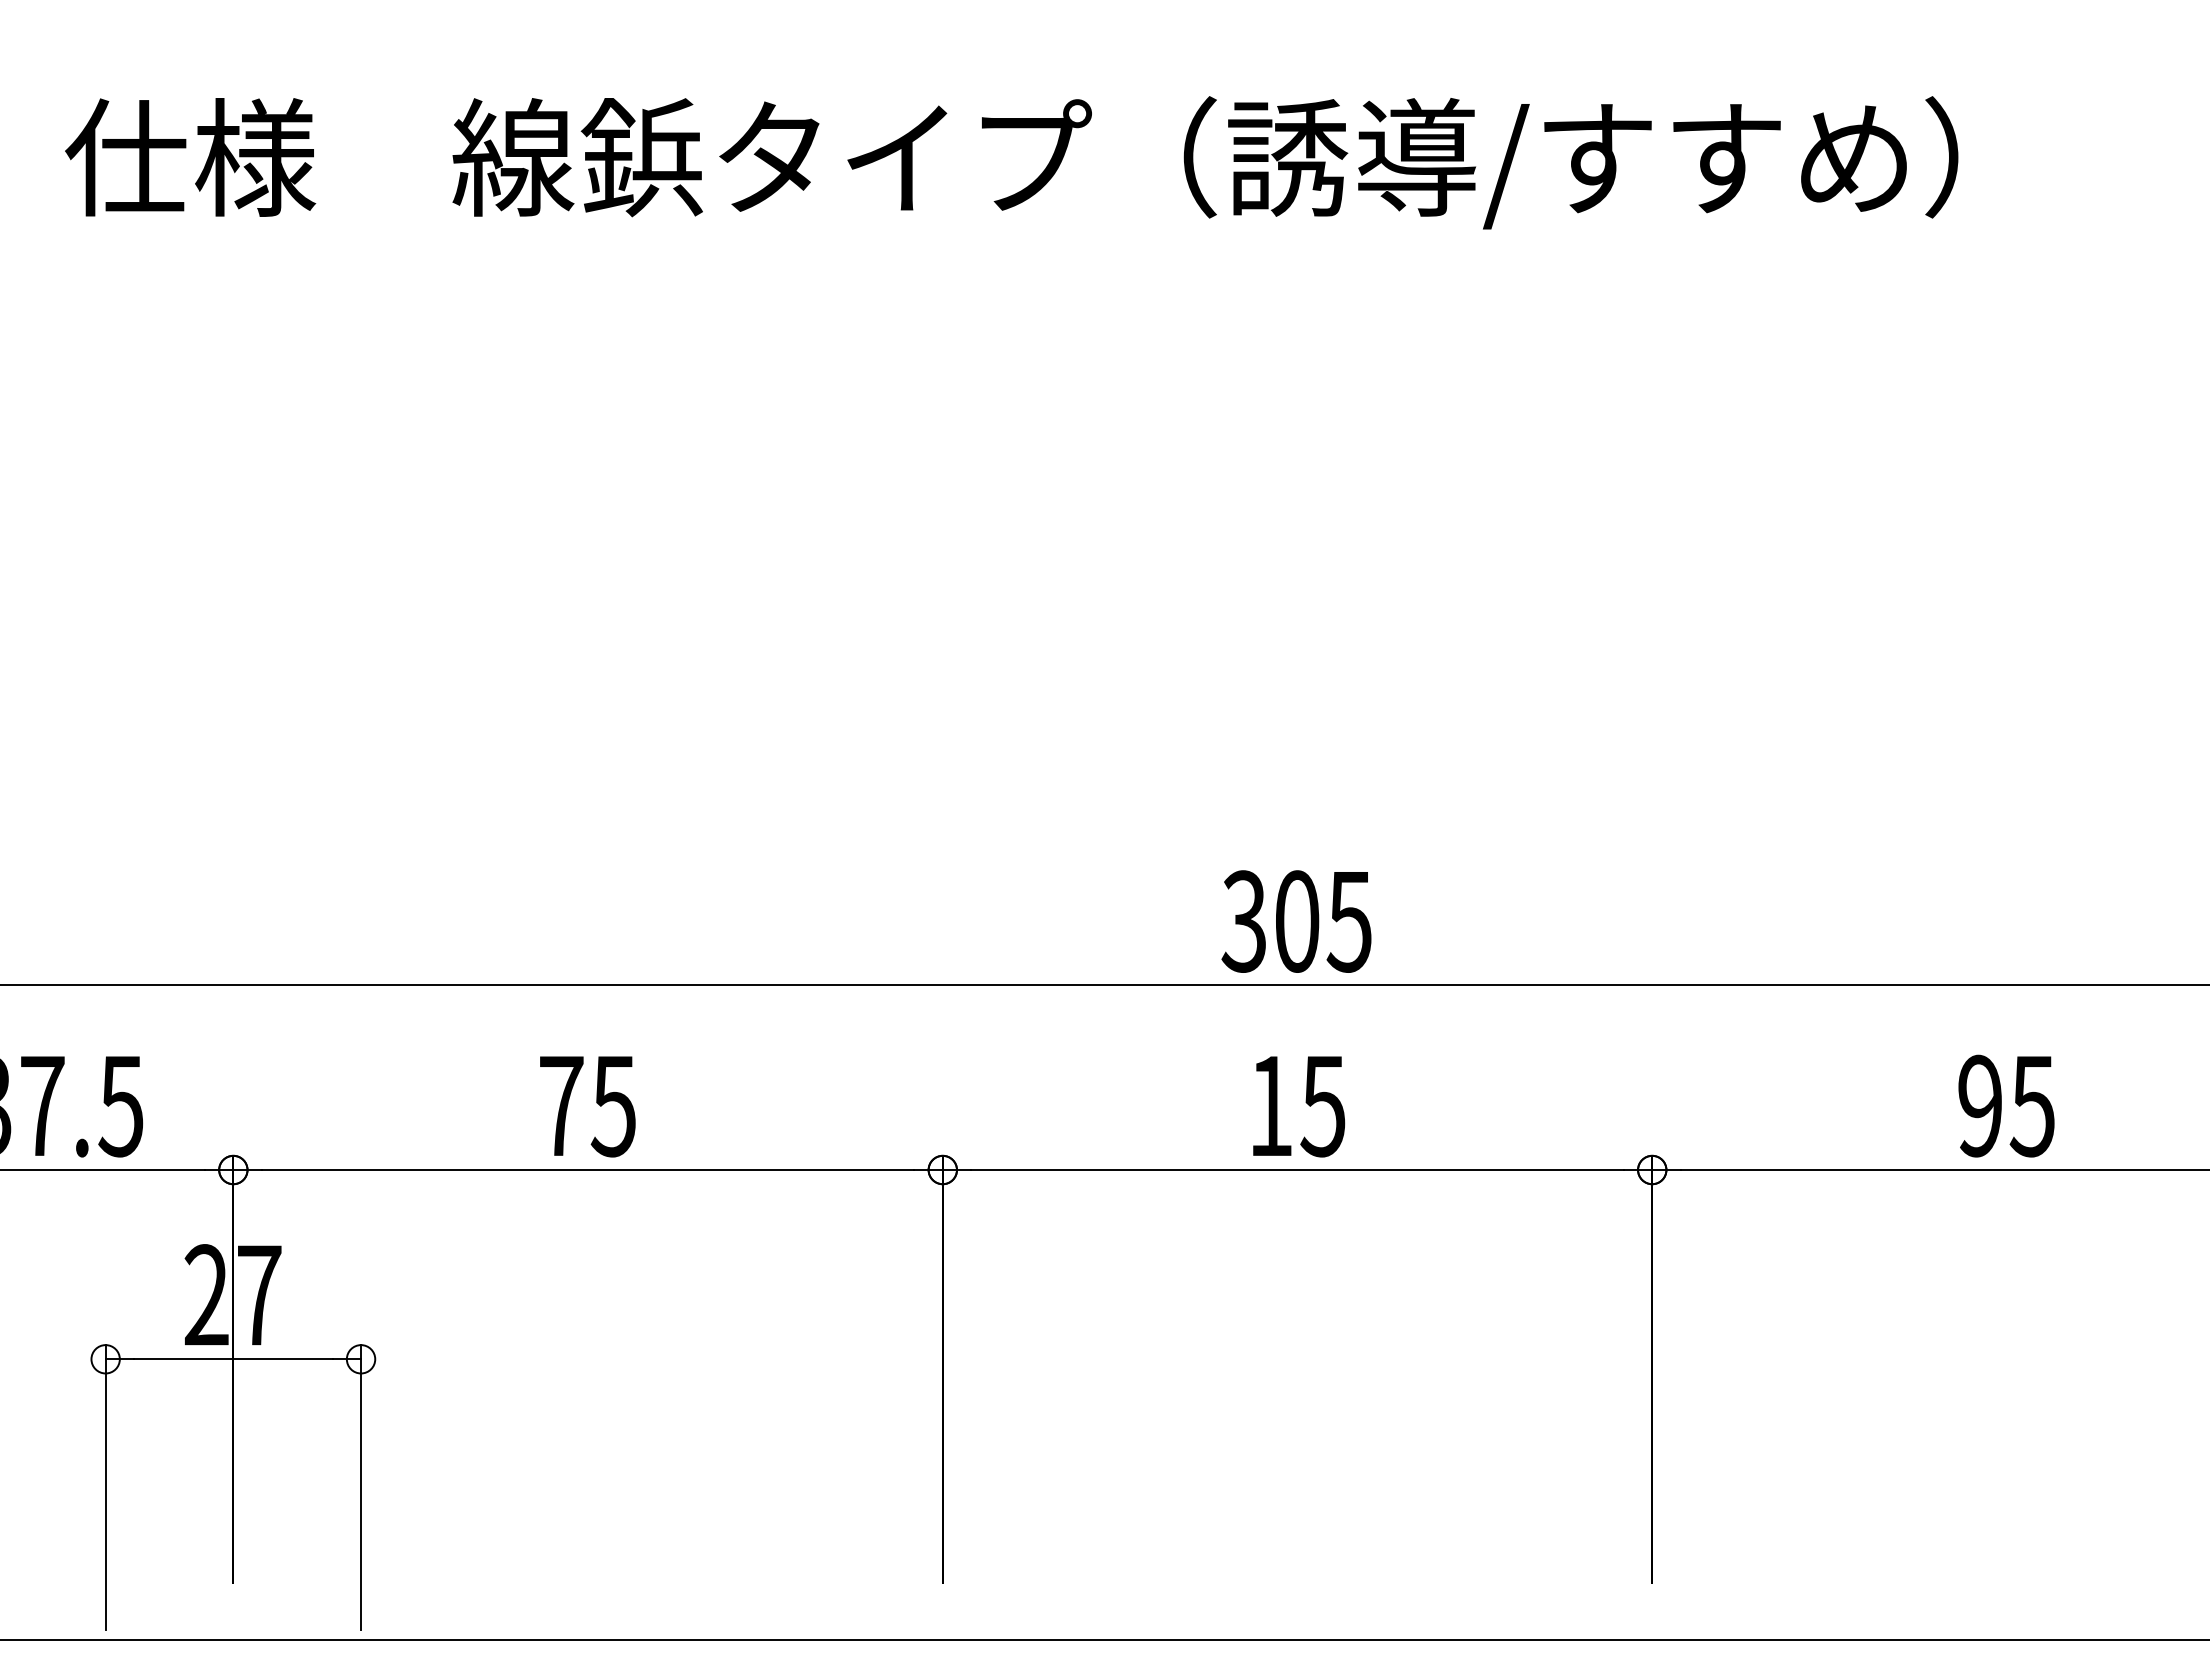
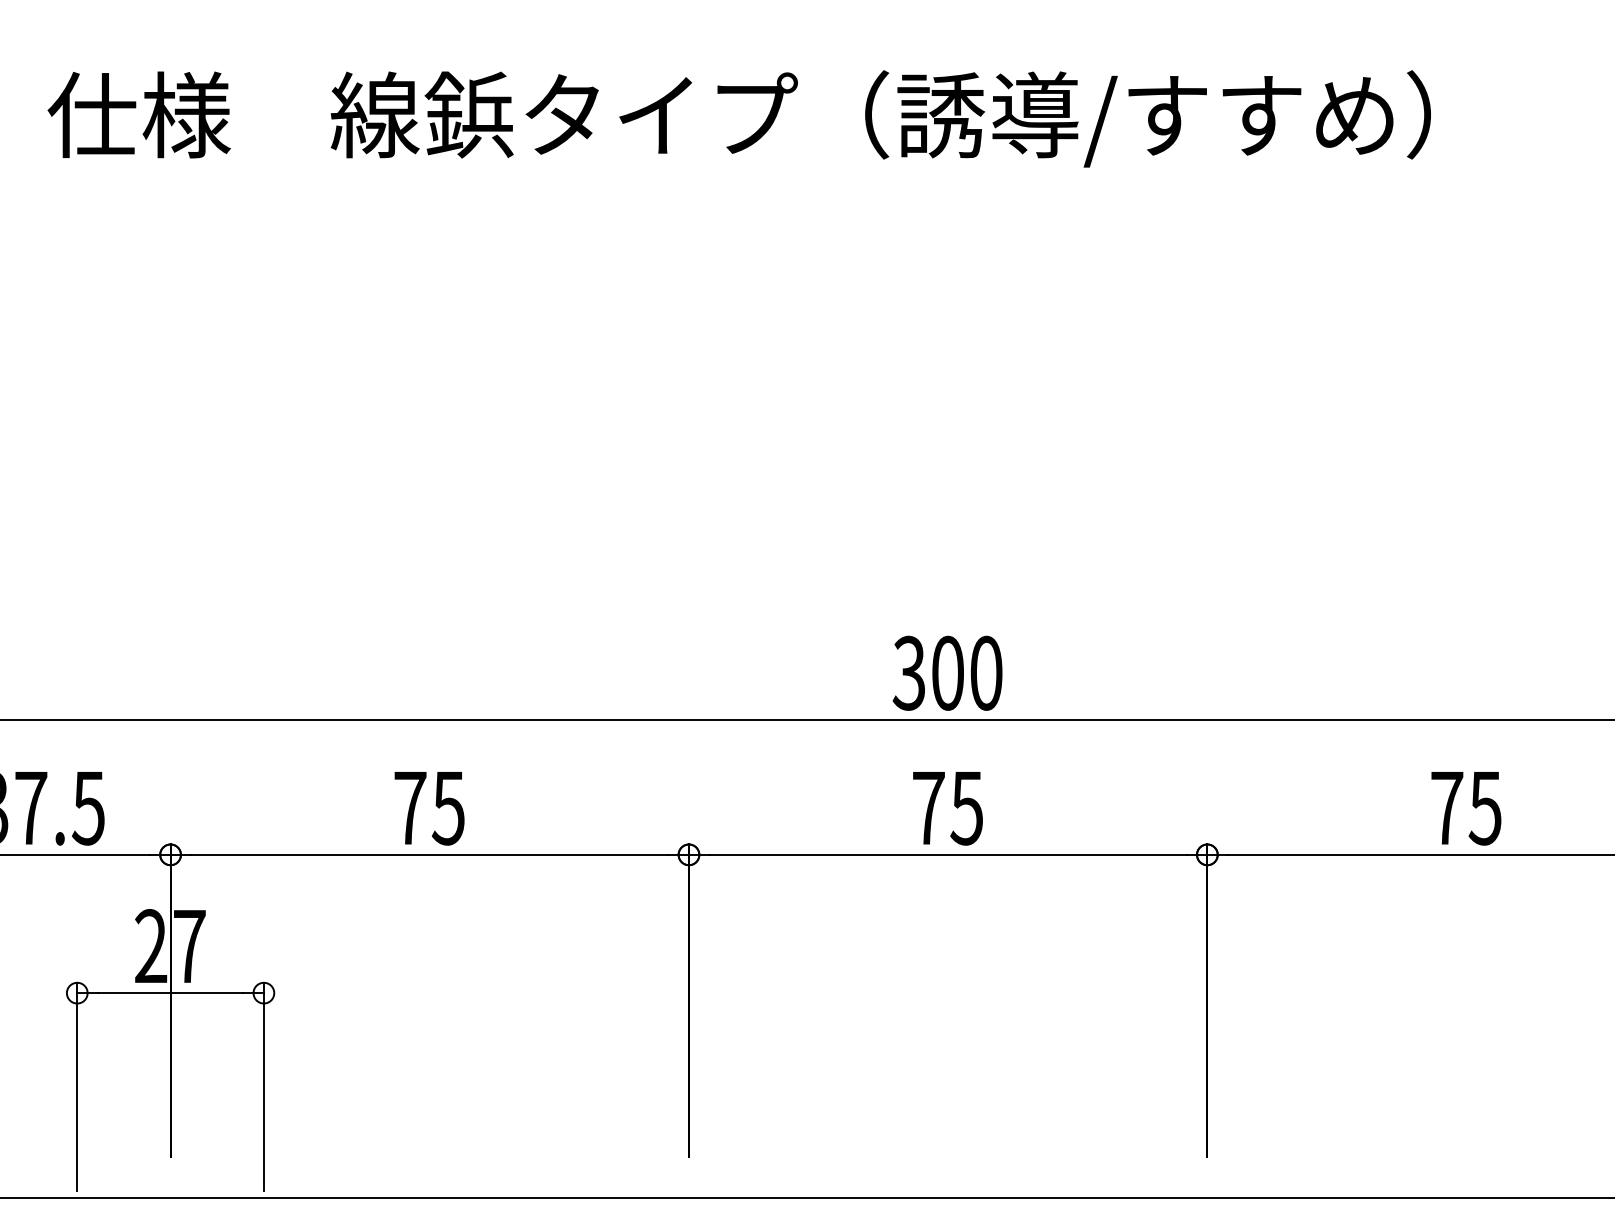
text: (1348, 921) -> (985, 673), 305 -> 300
text: (1270, 1105) -> (928, 807), 15 -> 75
text: (1980, 1105) -> (1447, 807), 95 -> 75

